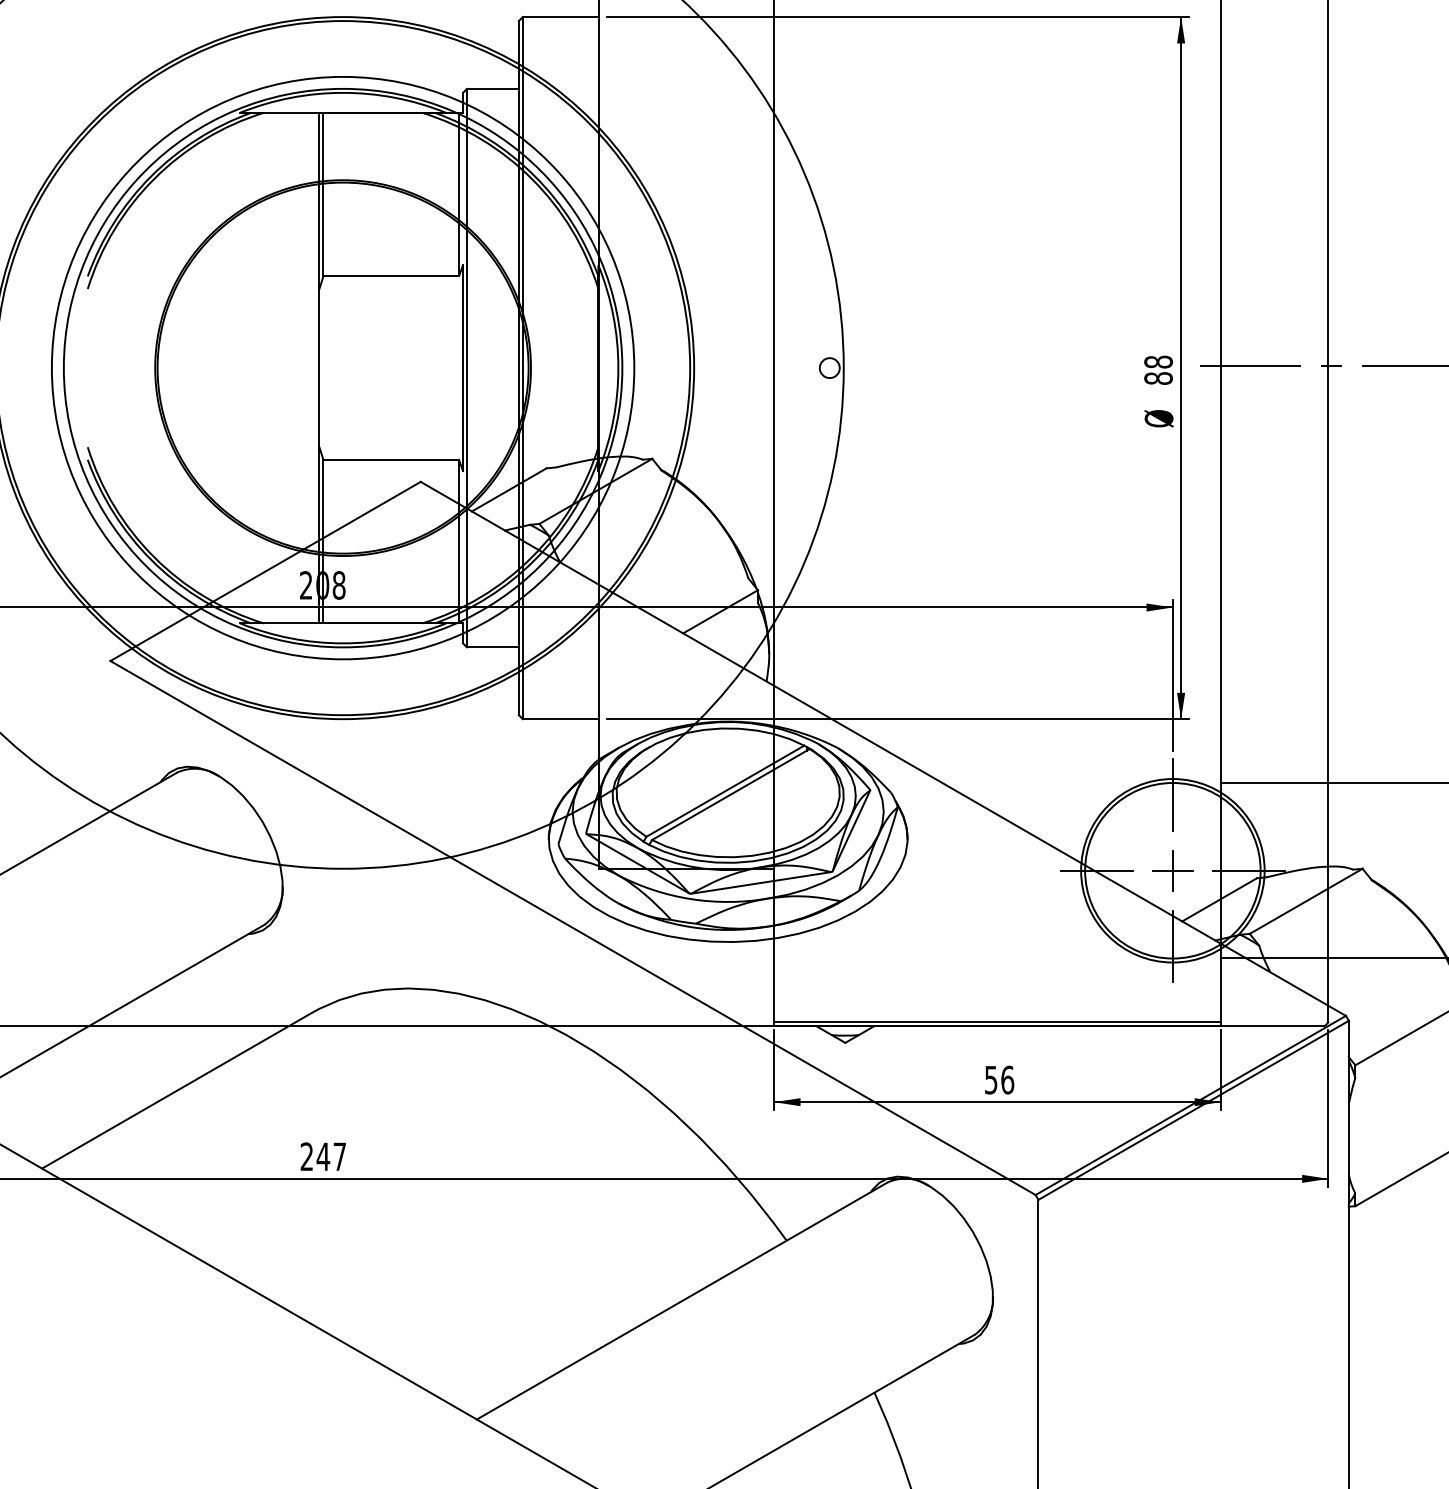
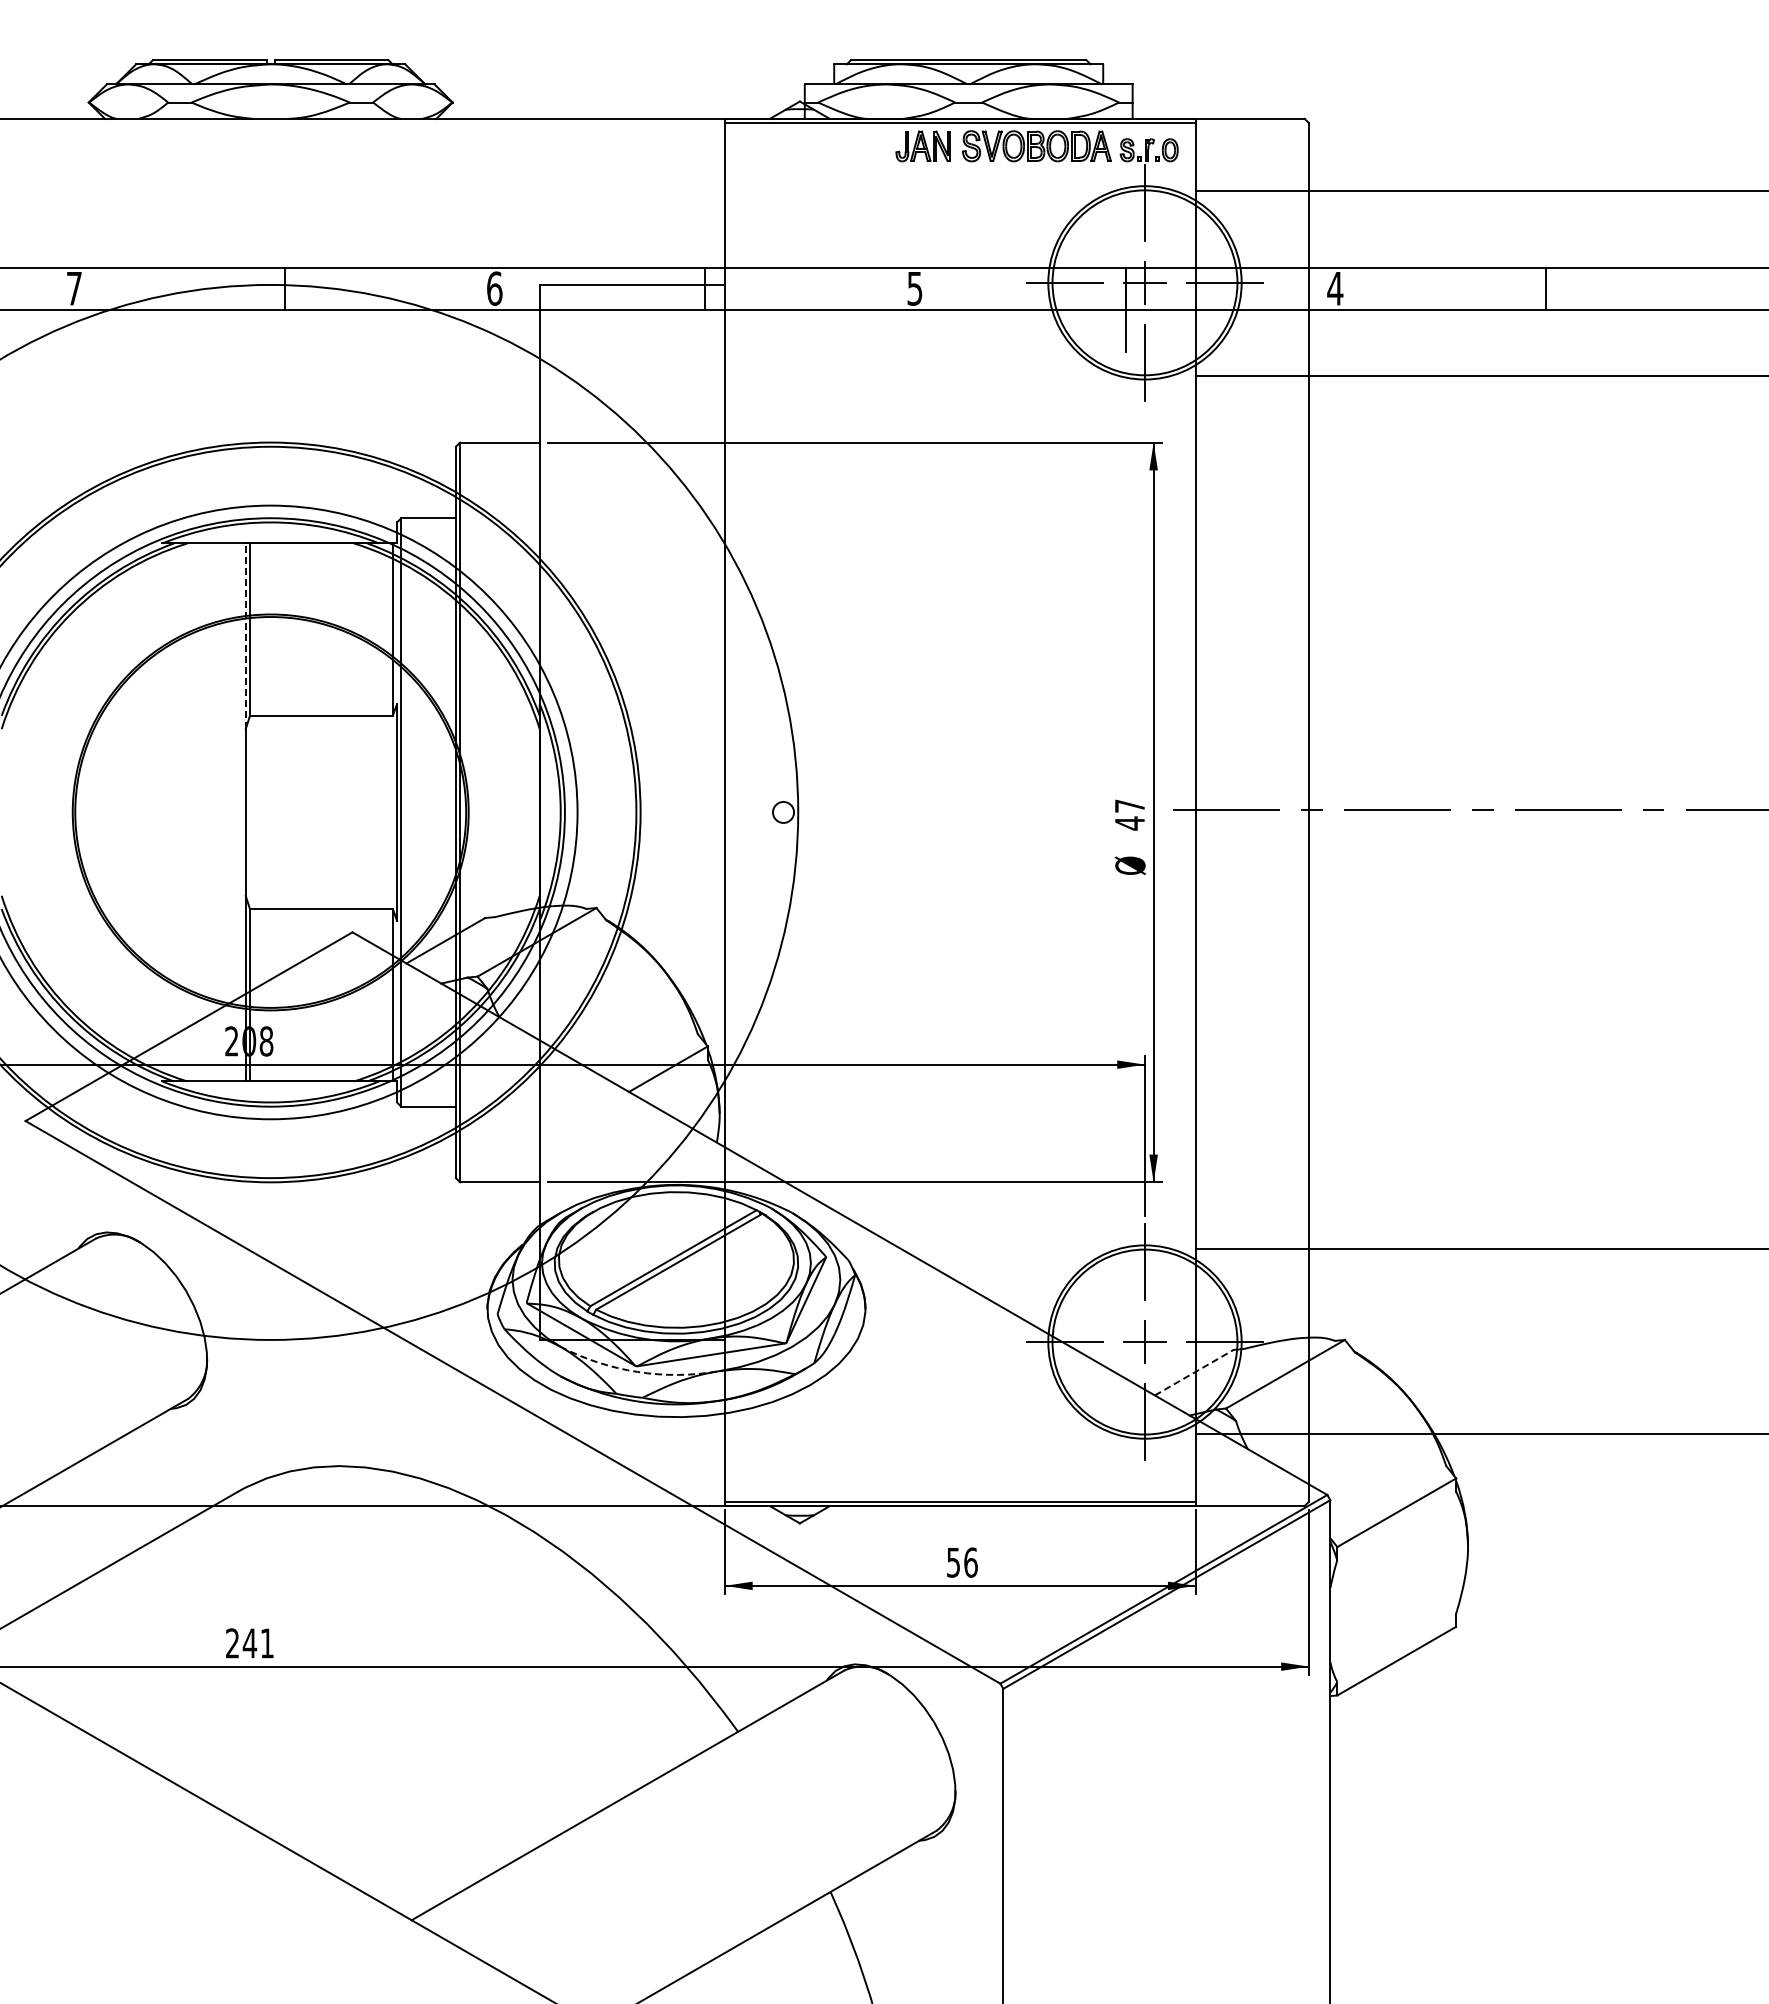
line: (319, 201) -> (245, 636), solid -> dashed
text: (1158, 370) -> (1129, 814), 88 -> 47
arc: (691, 898) -> (637, 1371), solid -> dashed
line: (1219, 899) -> (1194, 1372), solid -> dashed
text: (340, 1156) -> (267, 1643), 247 -> 241

